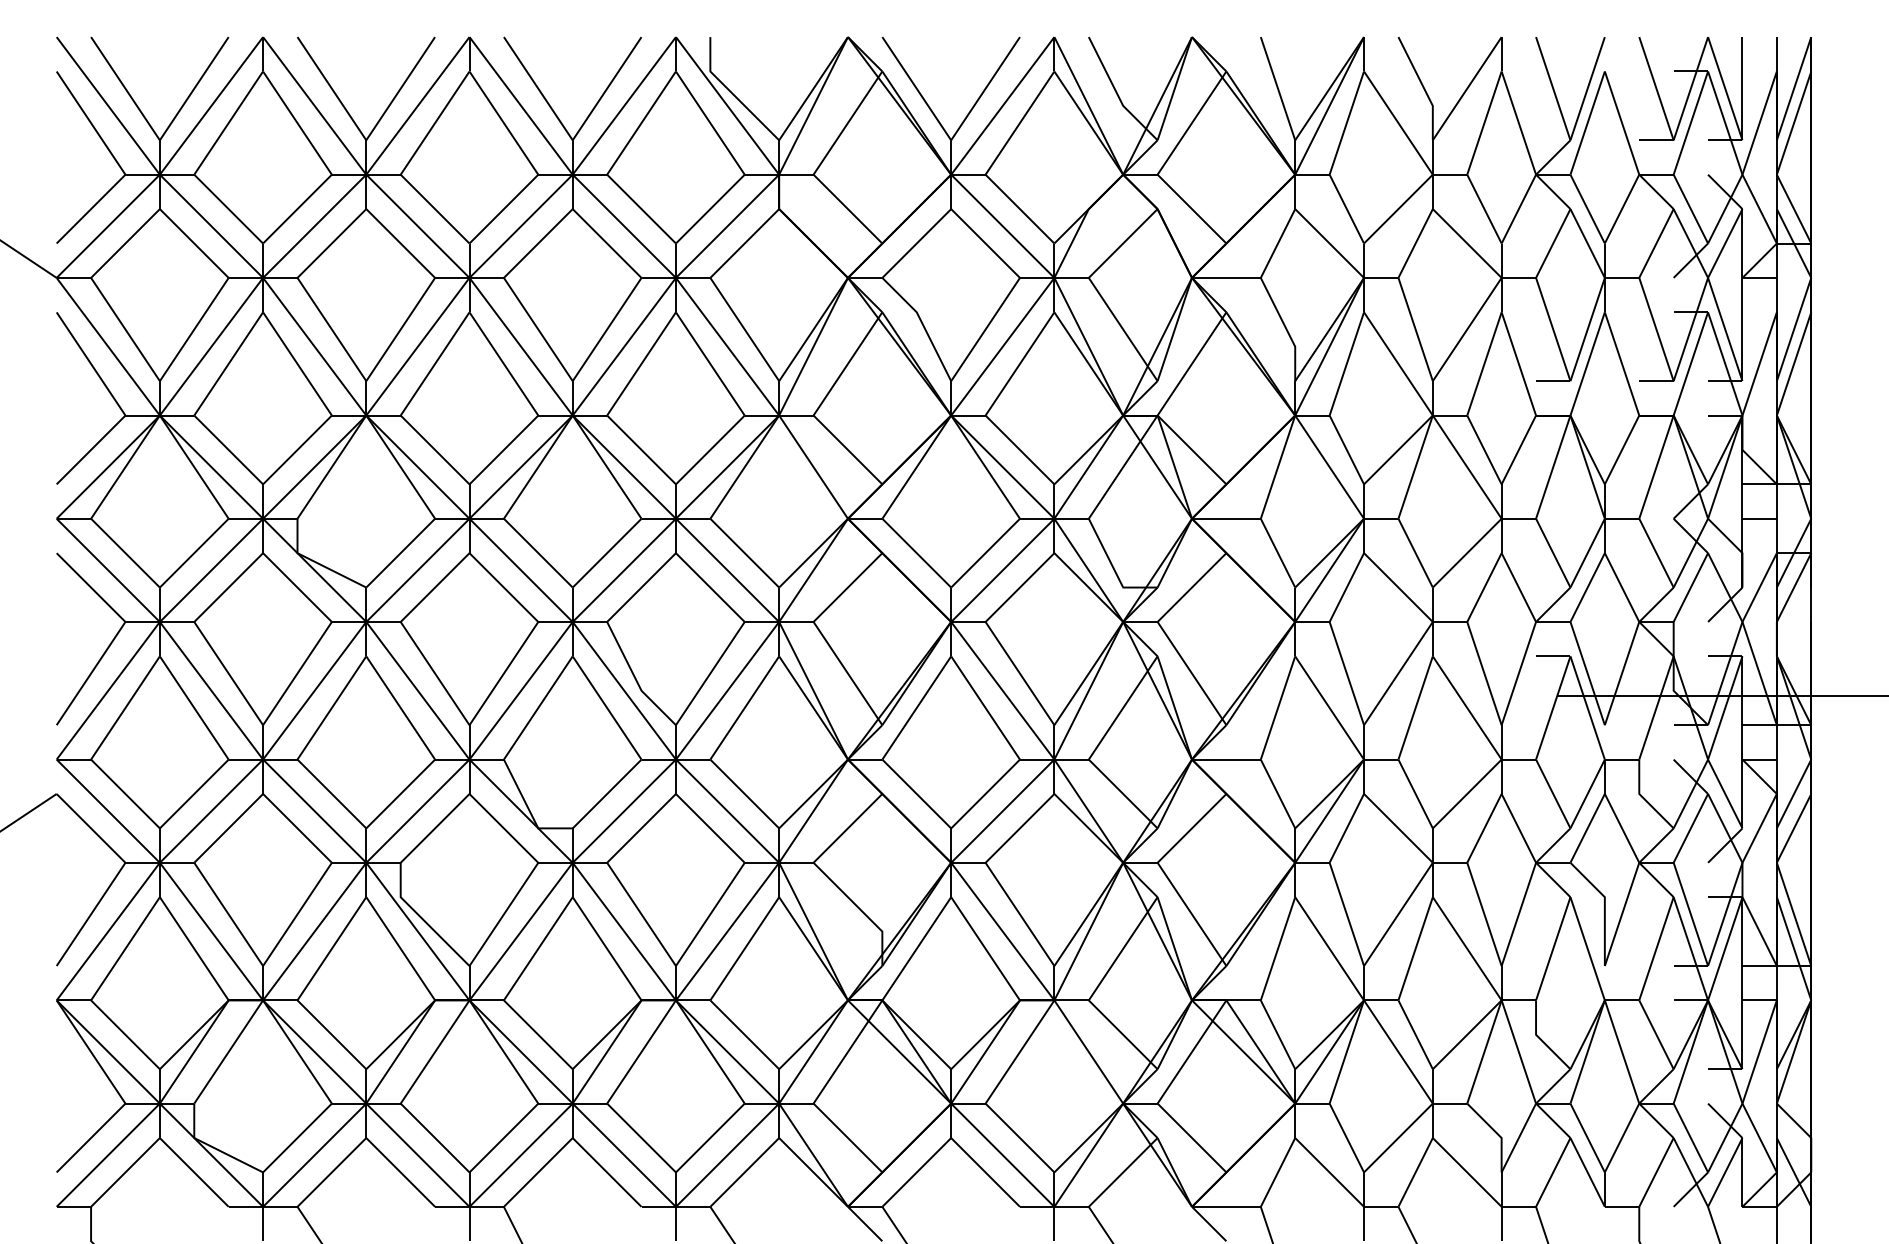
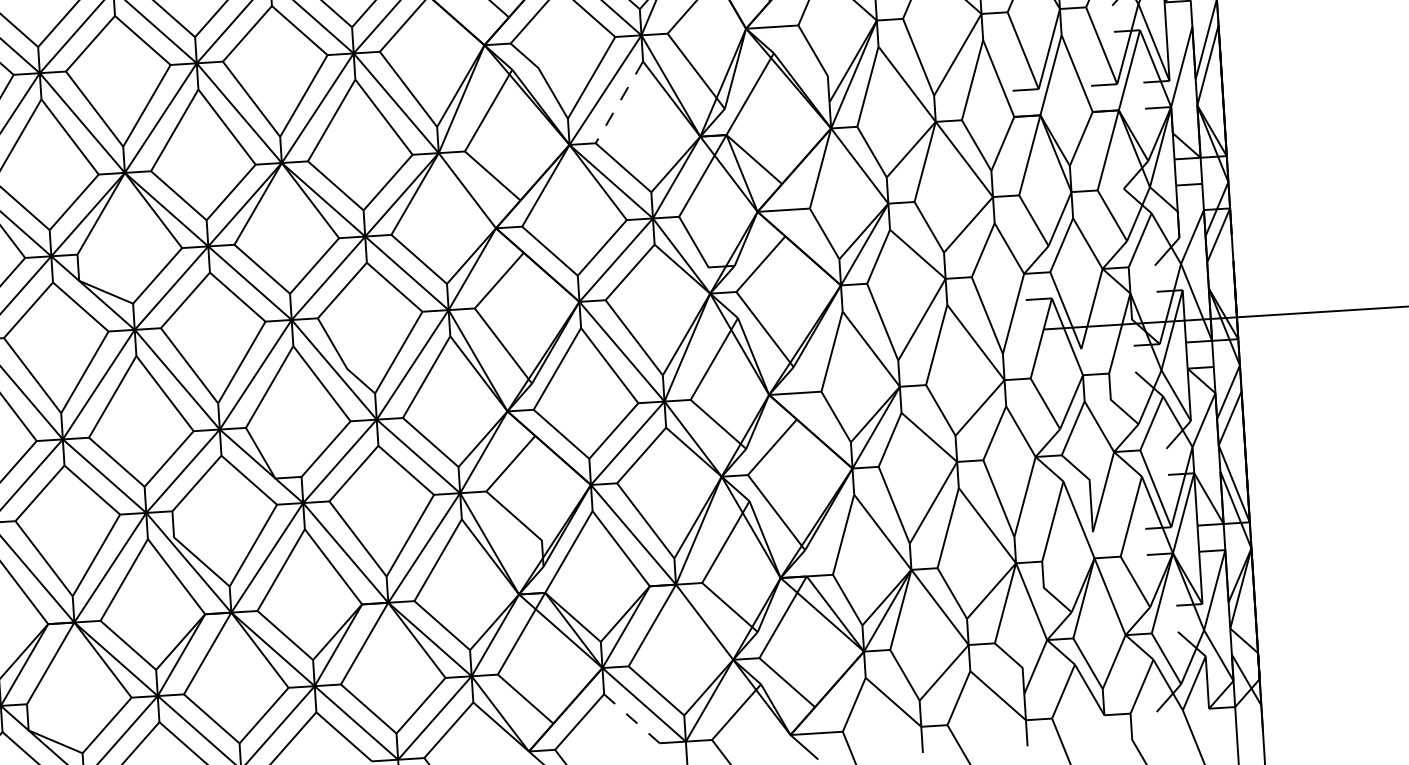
line: (1019, 364) -> (619, 102), solid -> dashed
line: (985, 1172) -> (631, 718), solid -> dashed

